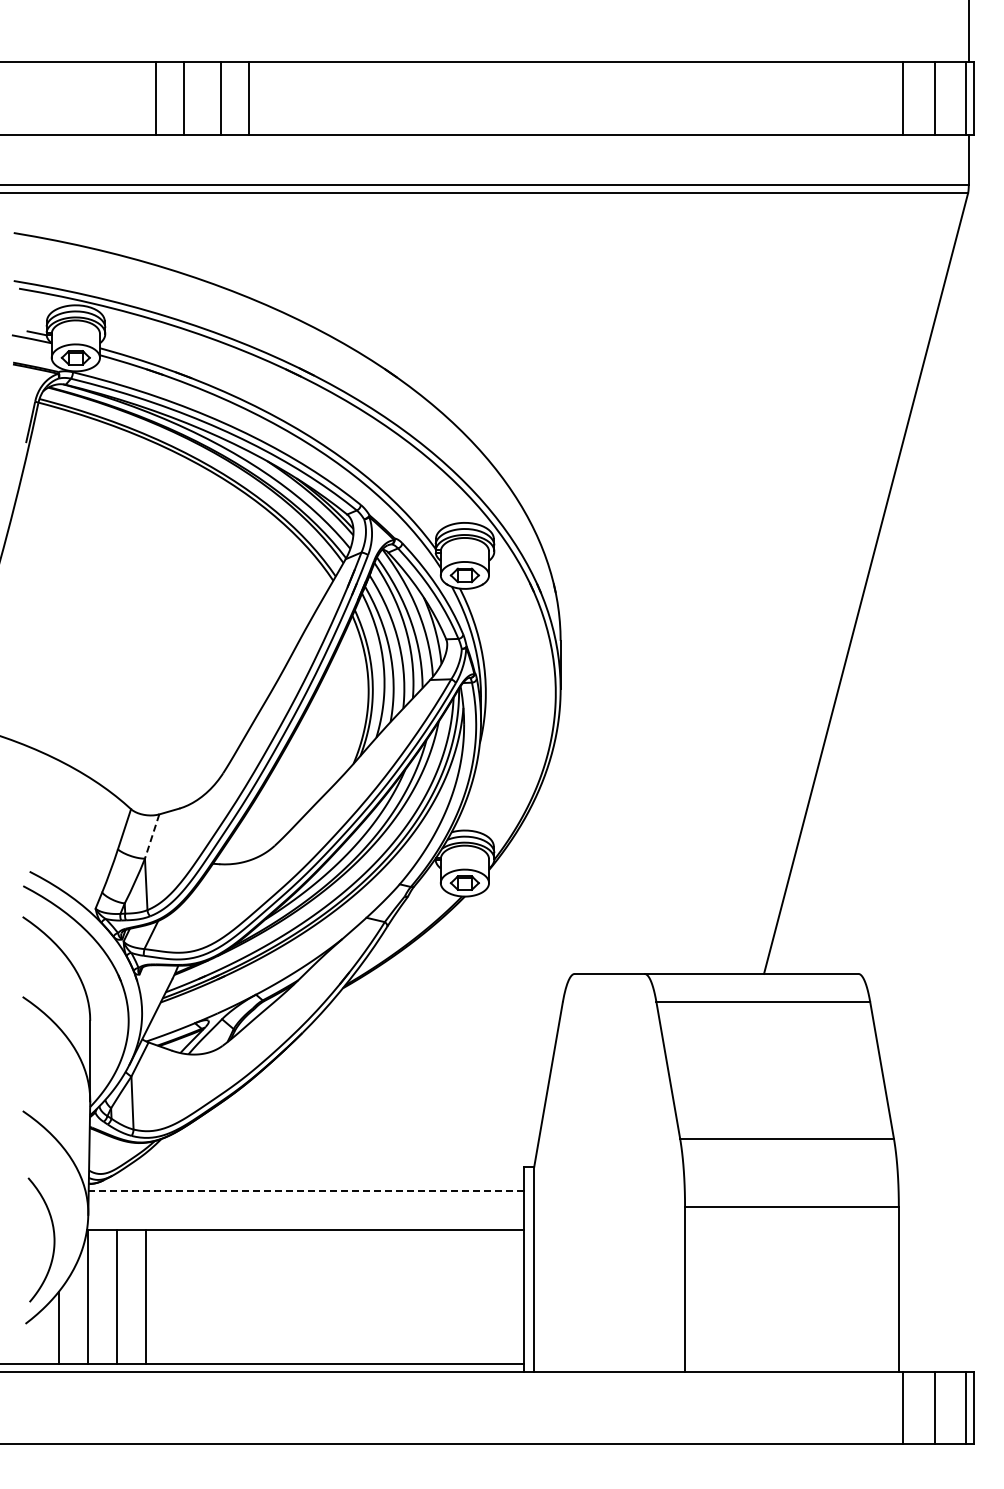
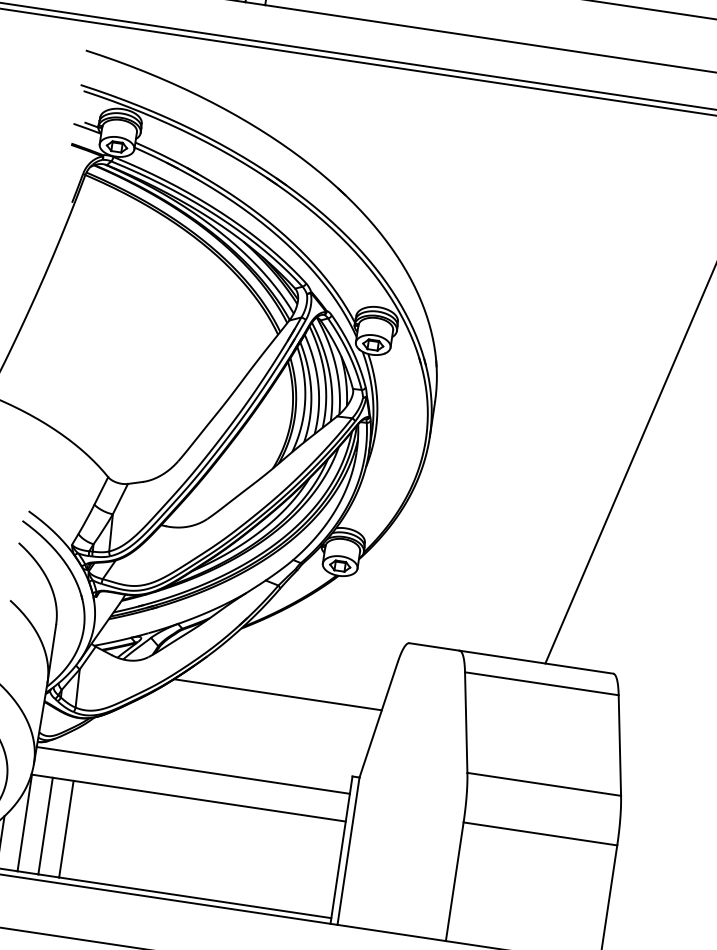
line: (152, 837) -> (120, 499), dashed -> solid
line: (405, 1070) -> (277, 694), added
line: (306, 1191) -> (193, 770), dashed -> solid

